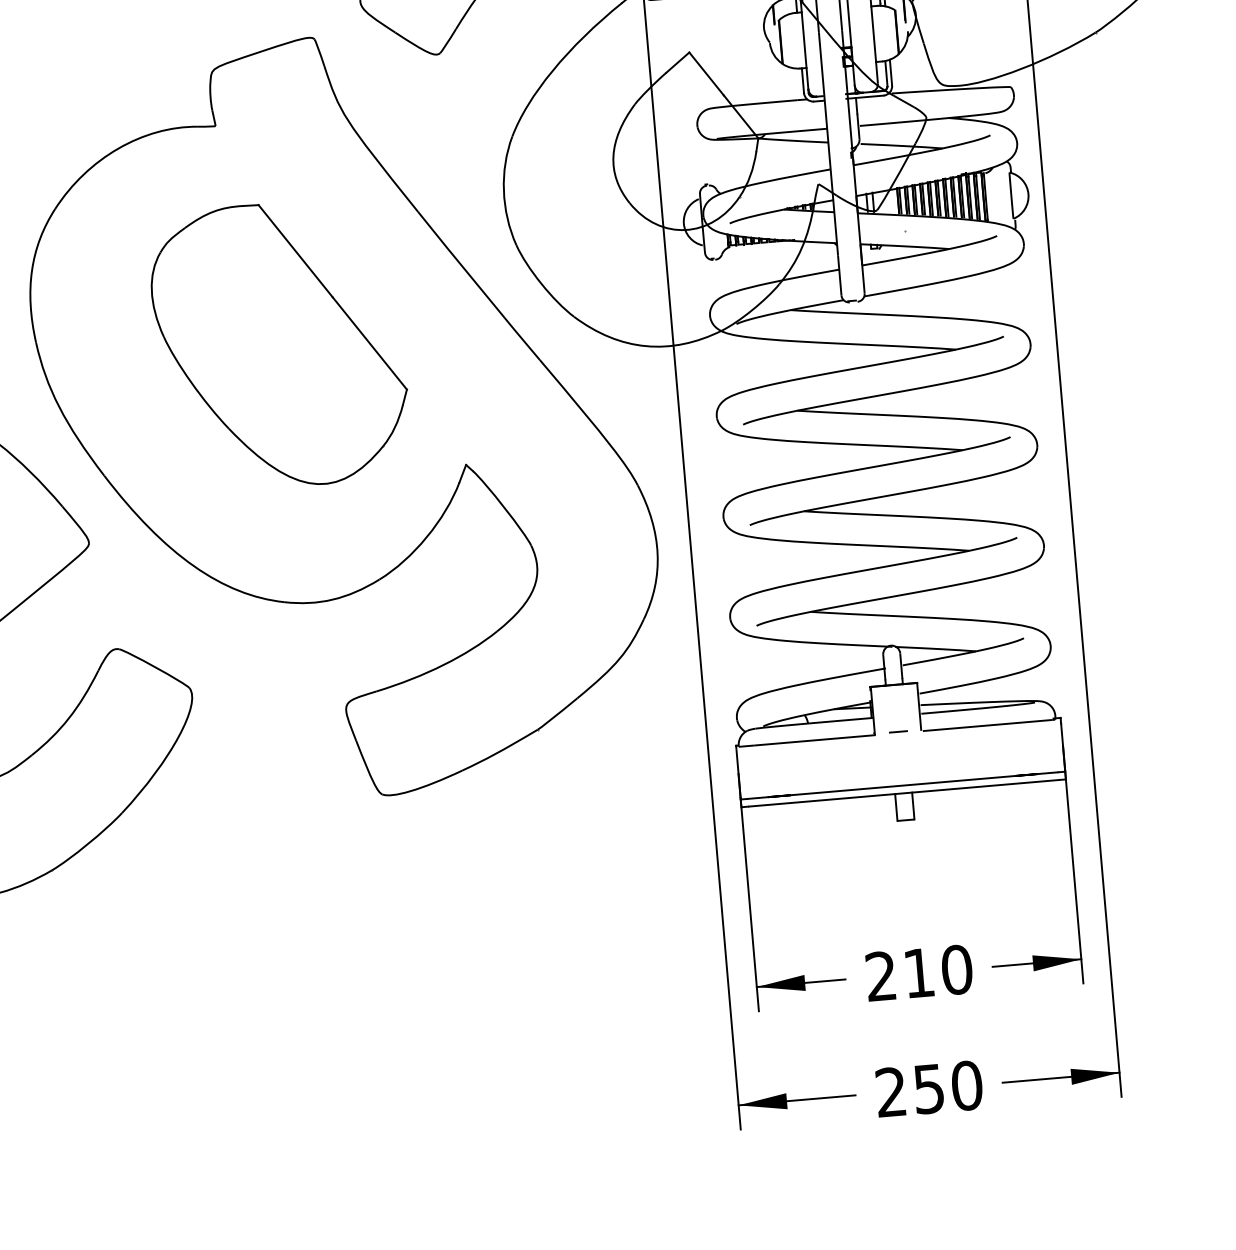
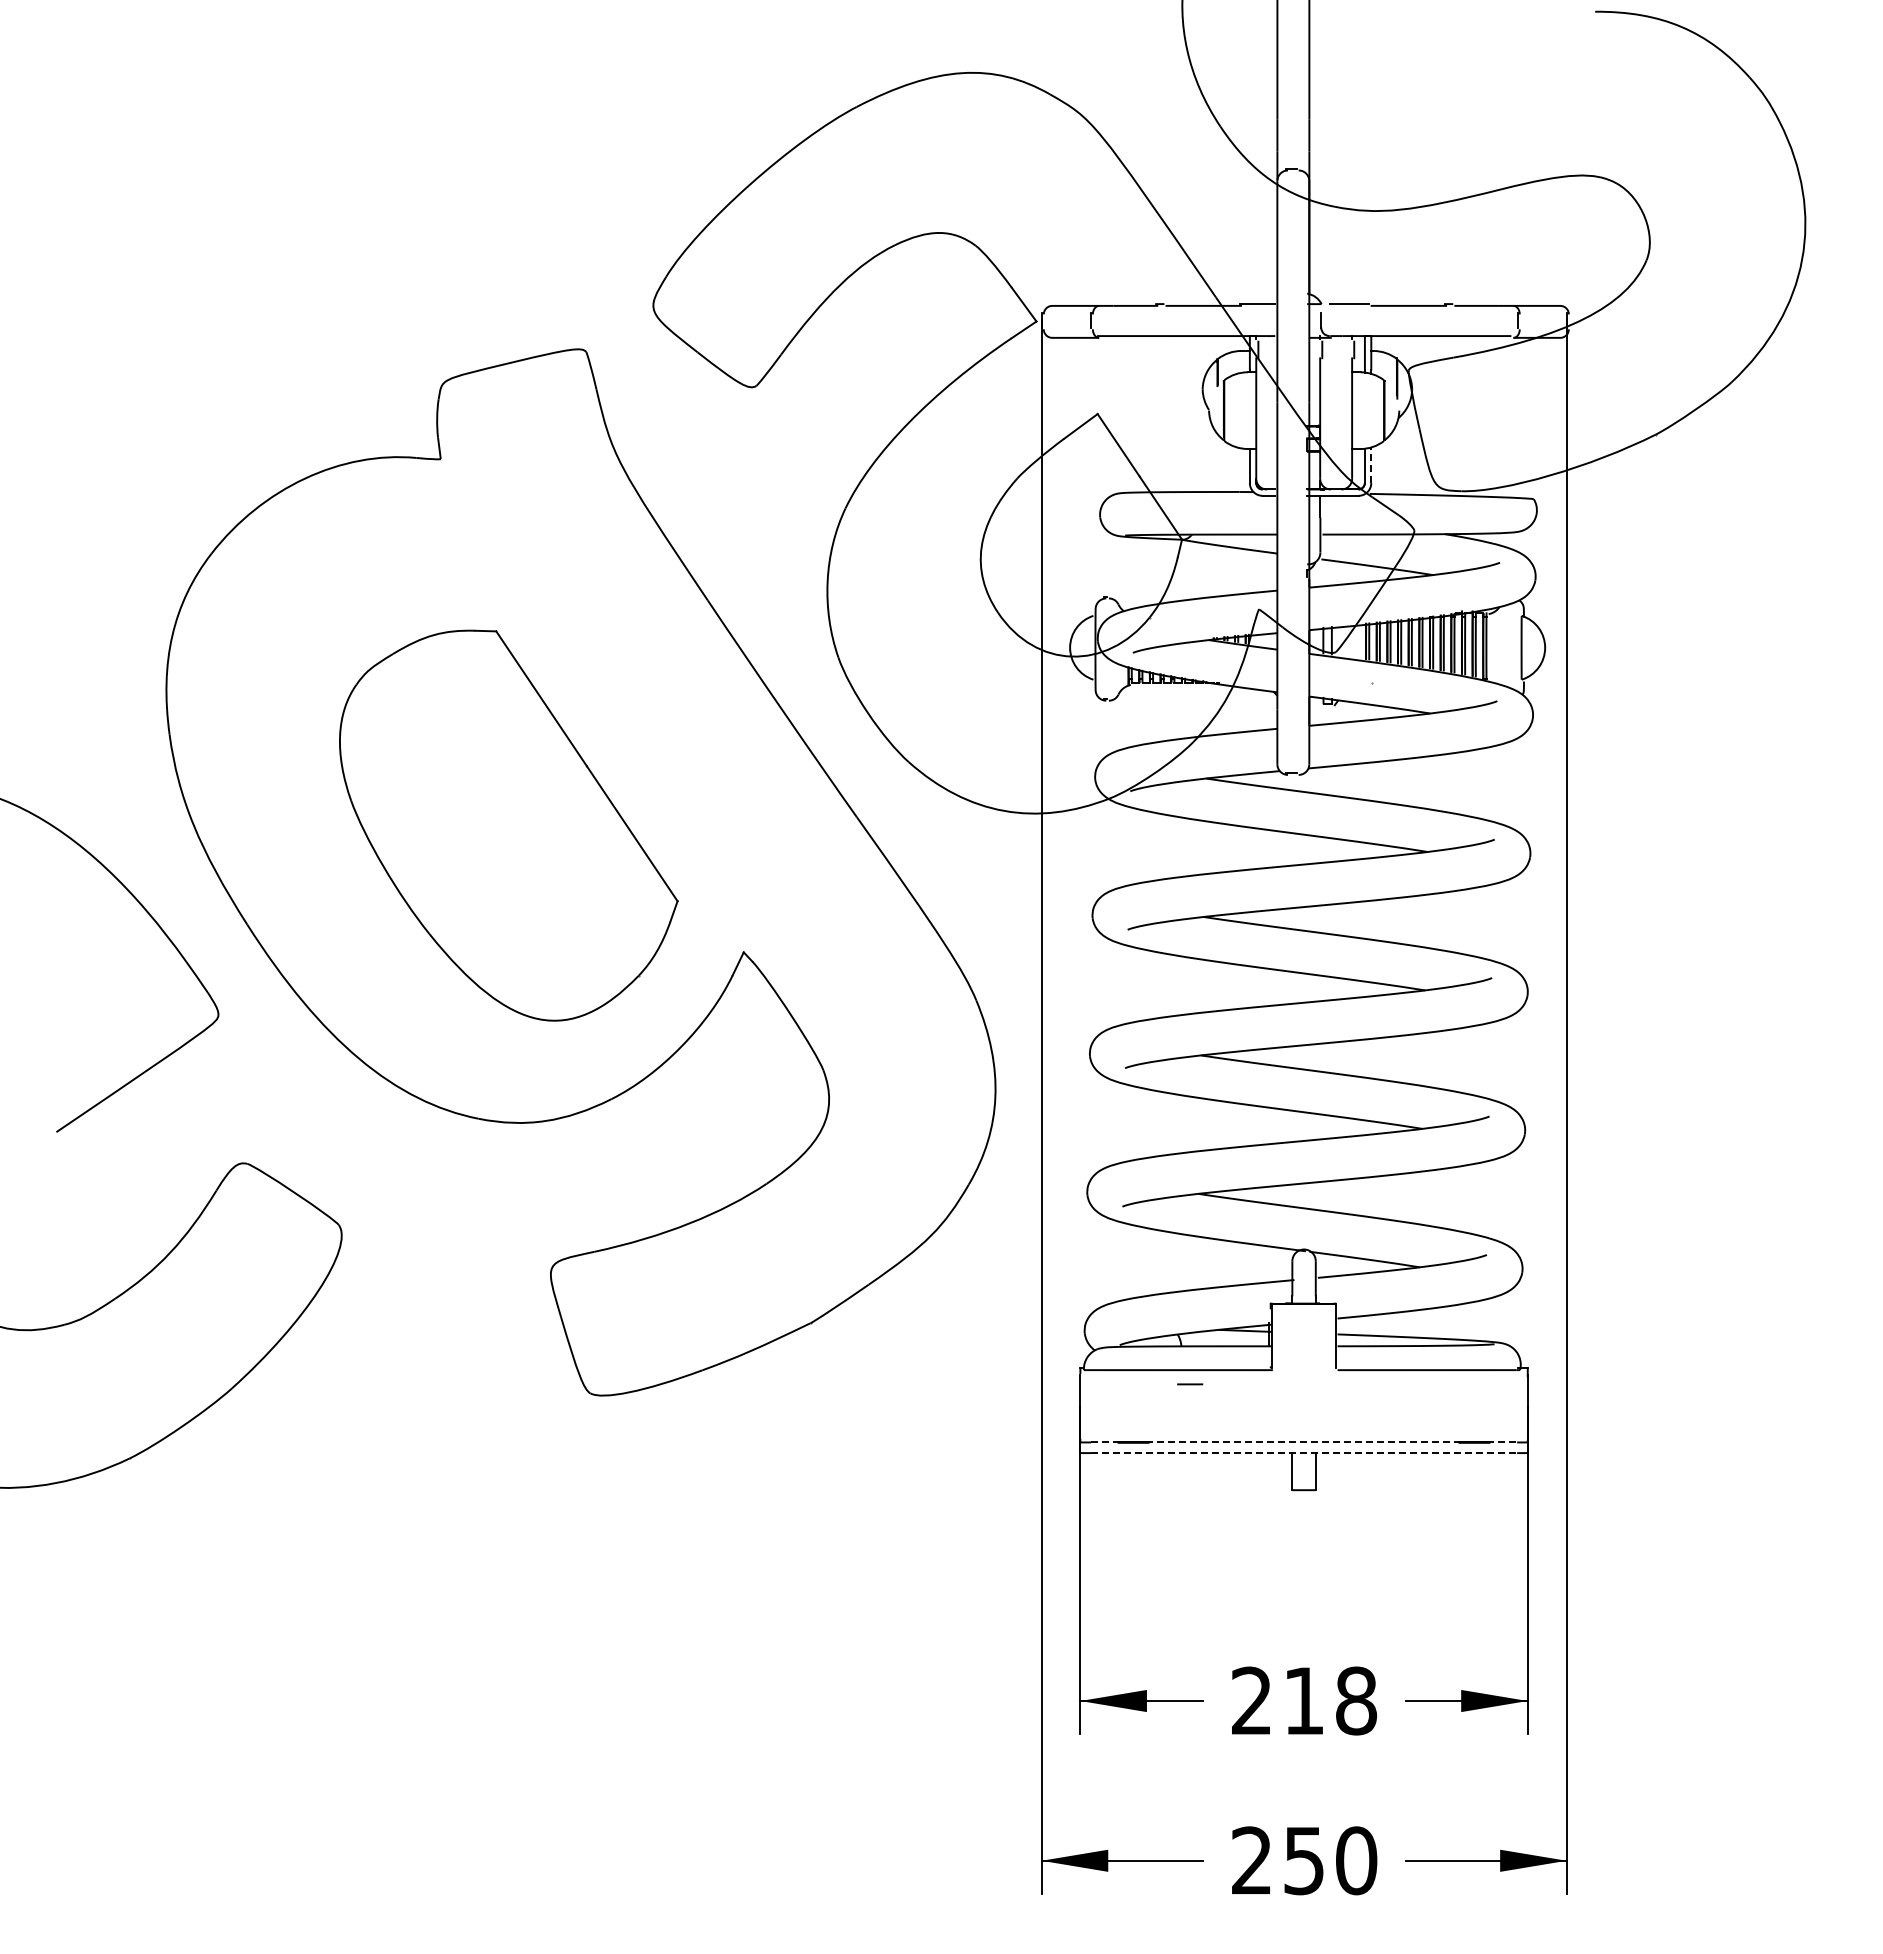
line: (891, 72) -> (1371, 465), solid -> dashed
part: (279, 345) -> (508, 825), moved
line: (898, 731) -> (1190, 1384), moved
line: (903, 785) -> (1304, 1442), solid -> dashed
line: (904, 793) -> (1304, 1453), solid -> dashed
text: (957, 969) -> (1356, 1700), 210 -> 218

